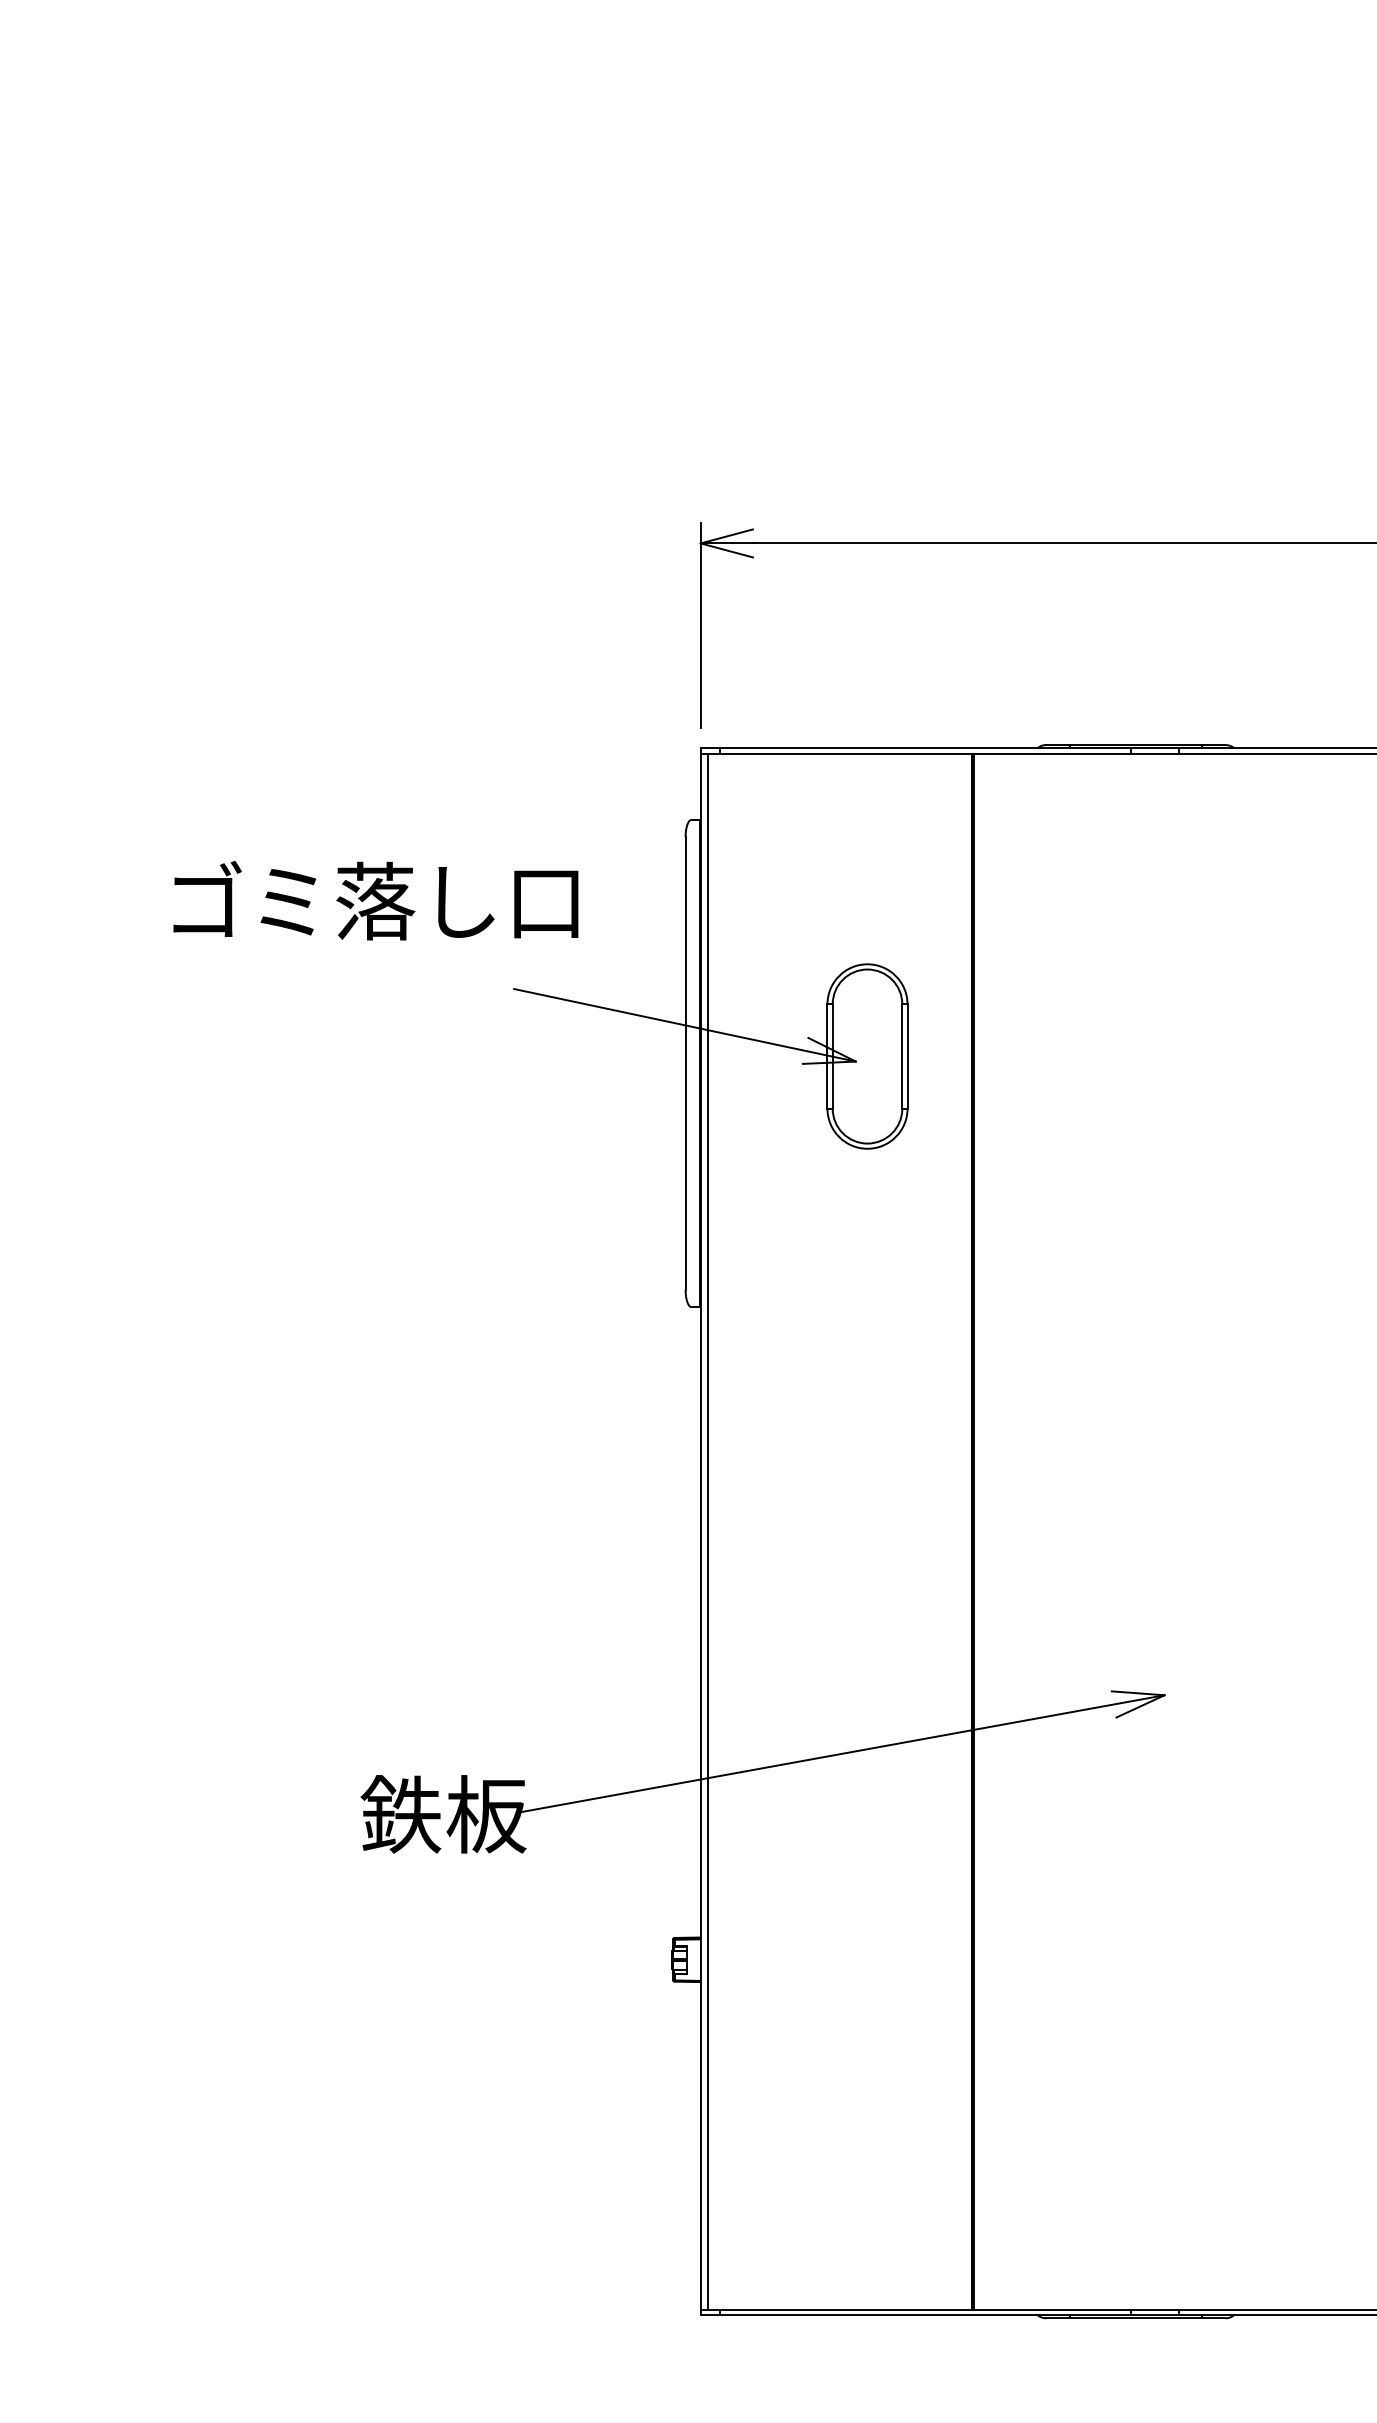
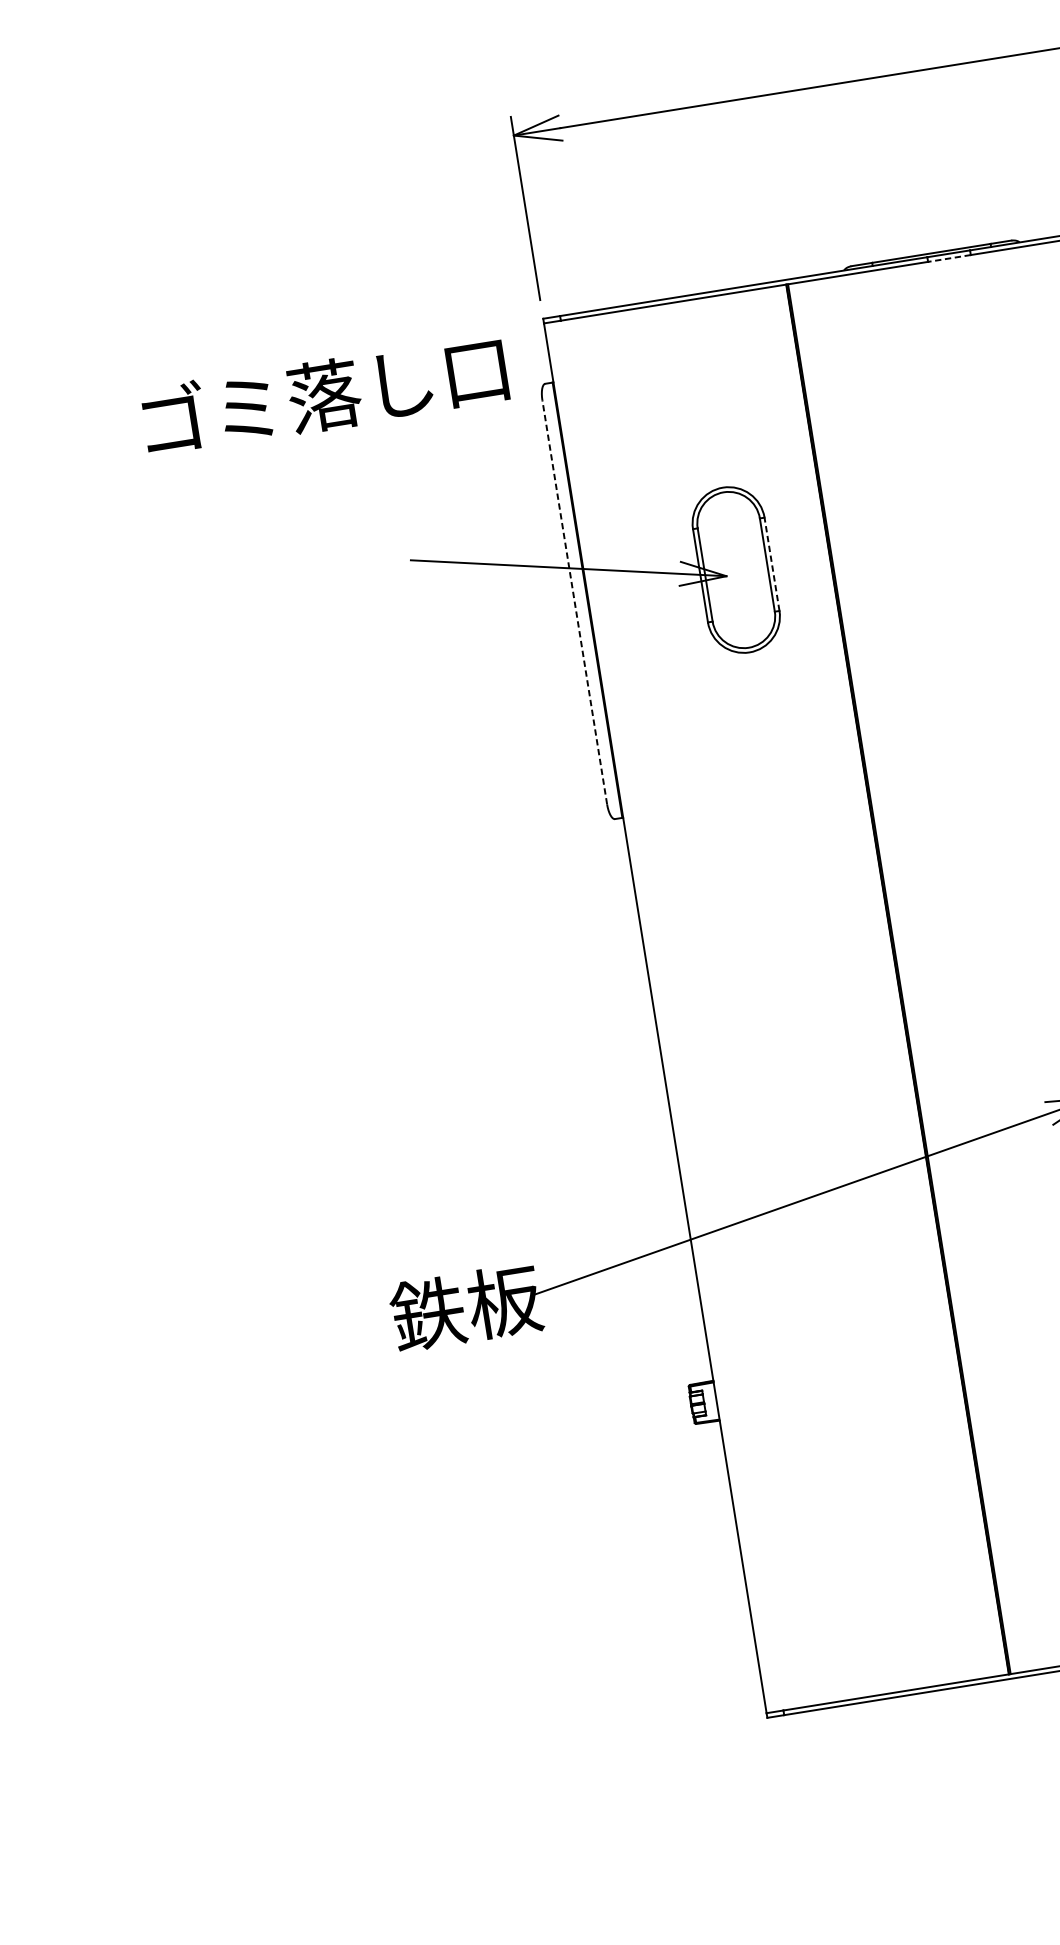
line: (1154, 753) -> (949, 258), solid -> dashed
text: (375, 900) -> (324, 395), moved
line: (907, 1056) -> (771, 564), solid -> dashed
line: (685, 1063) -> (574, 602), solid -> dashed
line: (708, 1531) -> (662, 1017), removed

